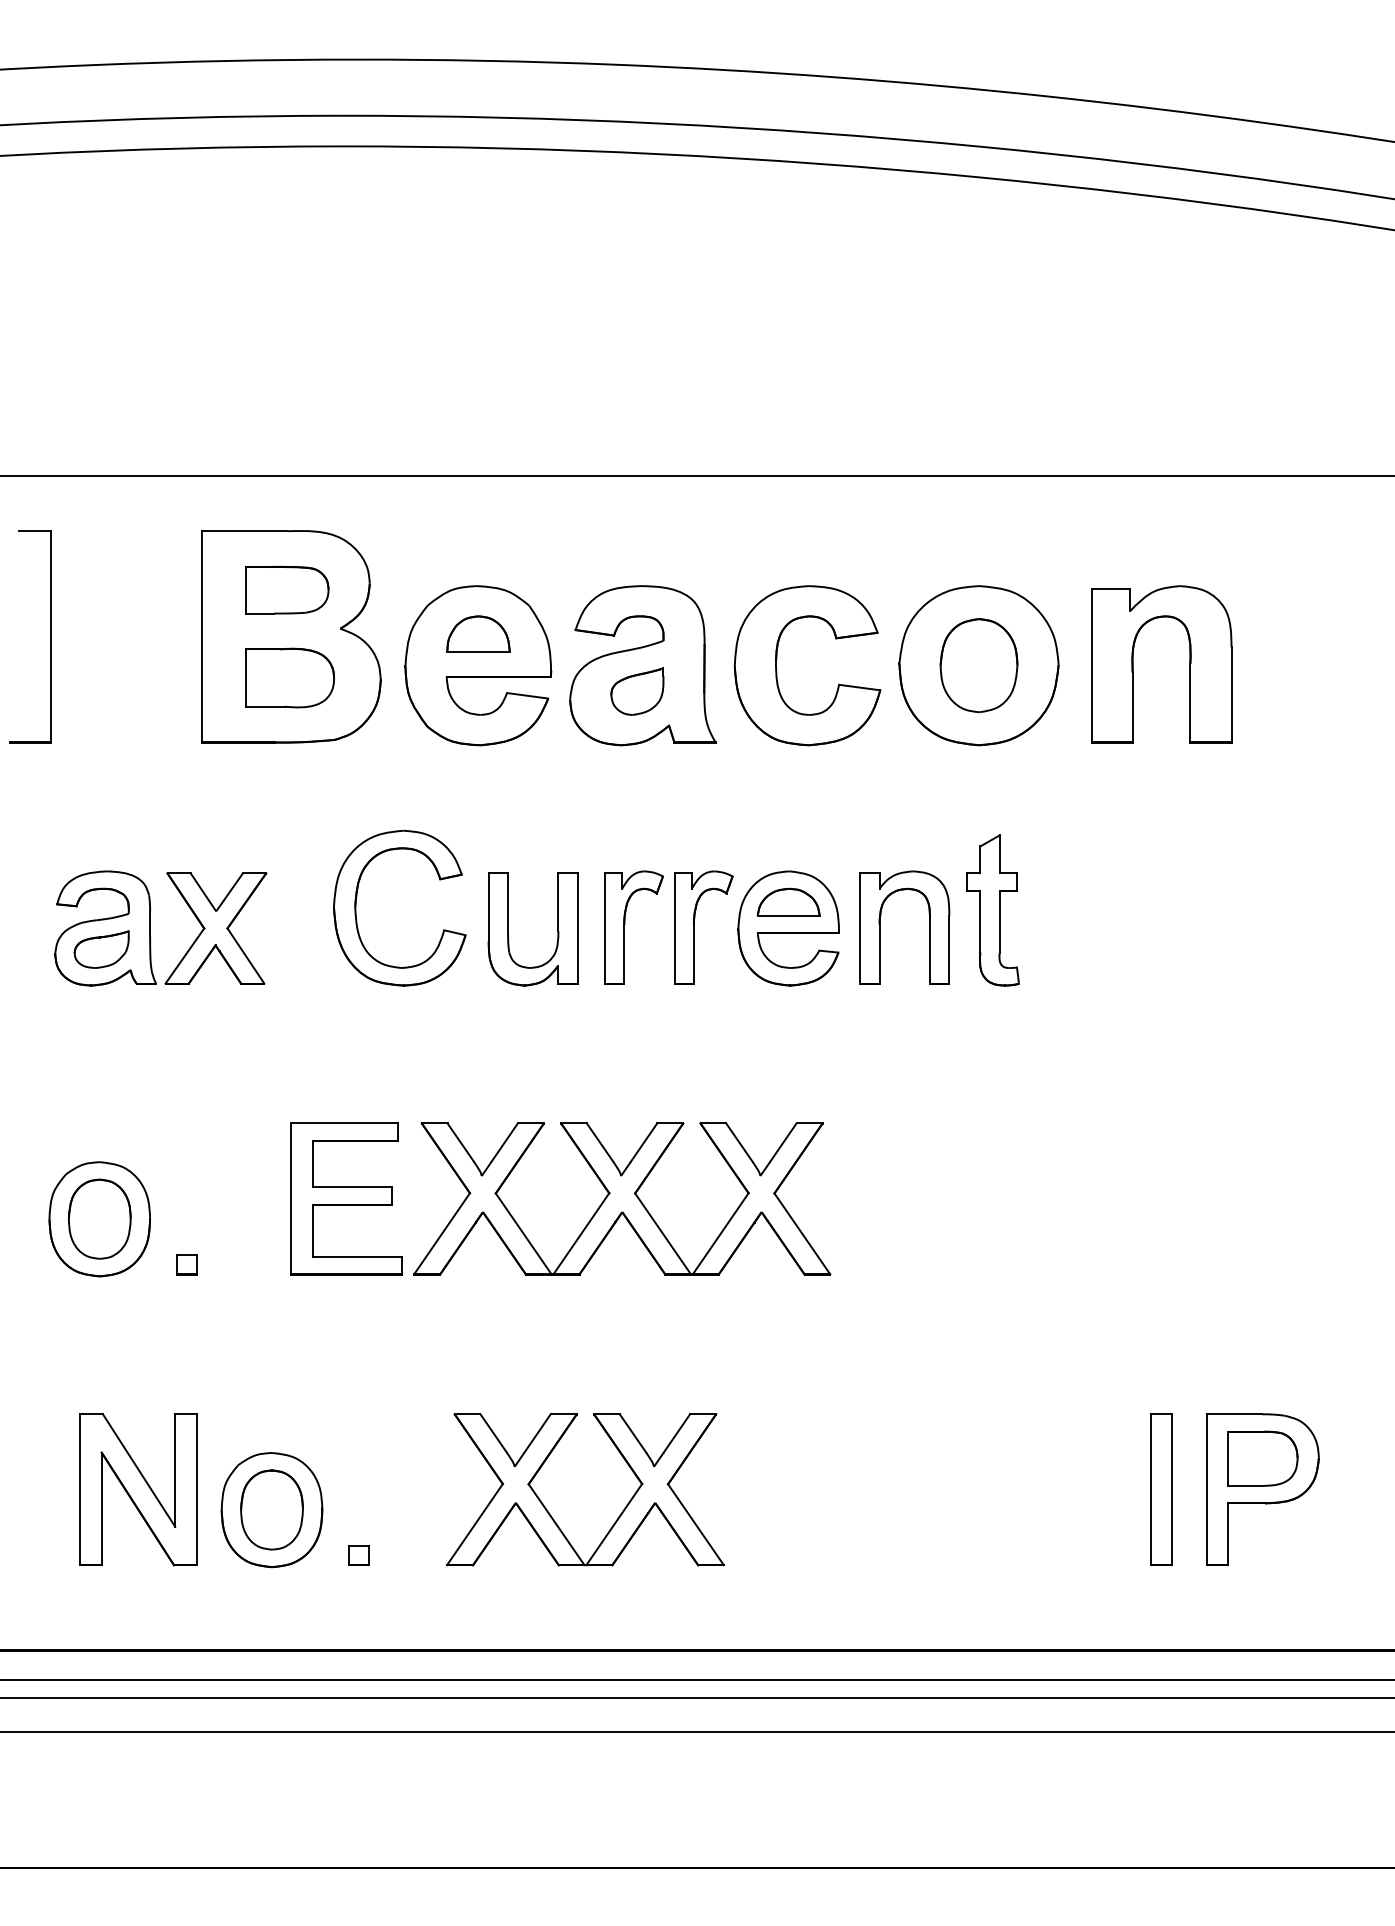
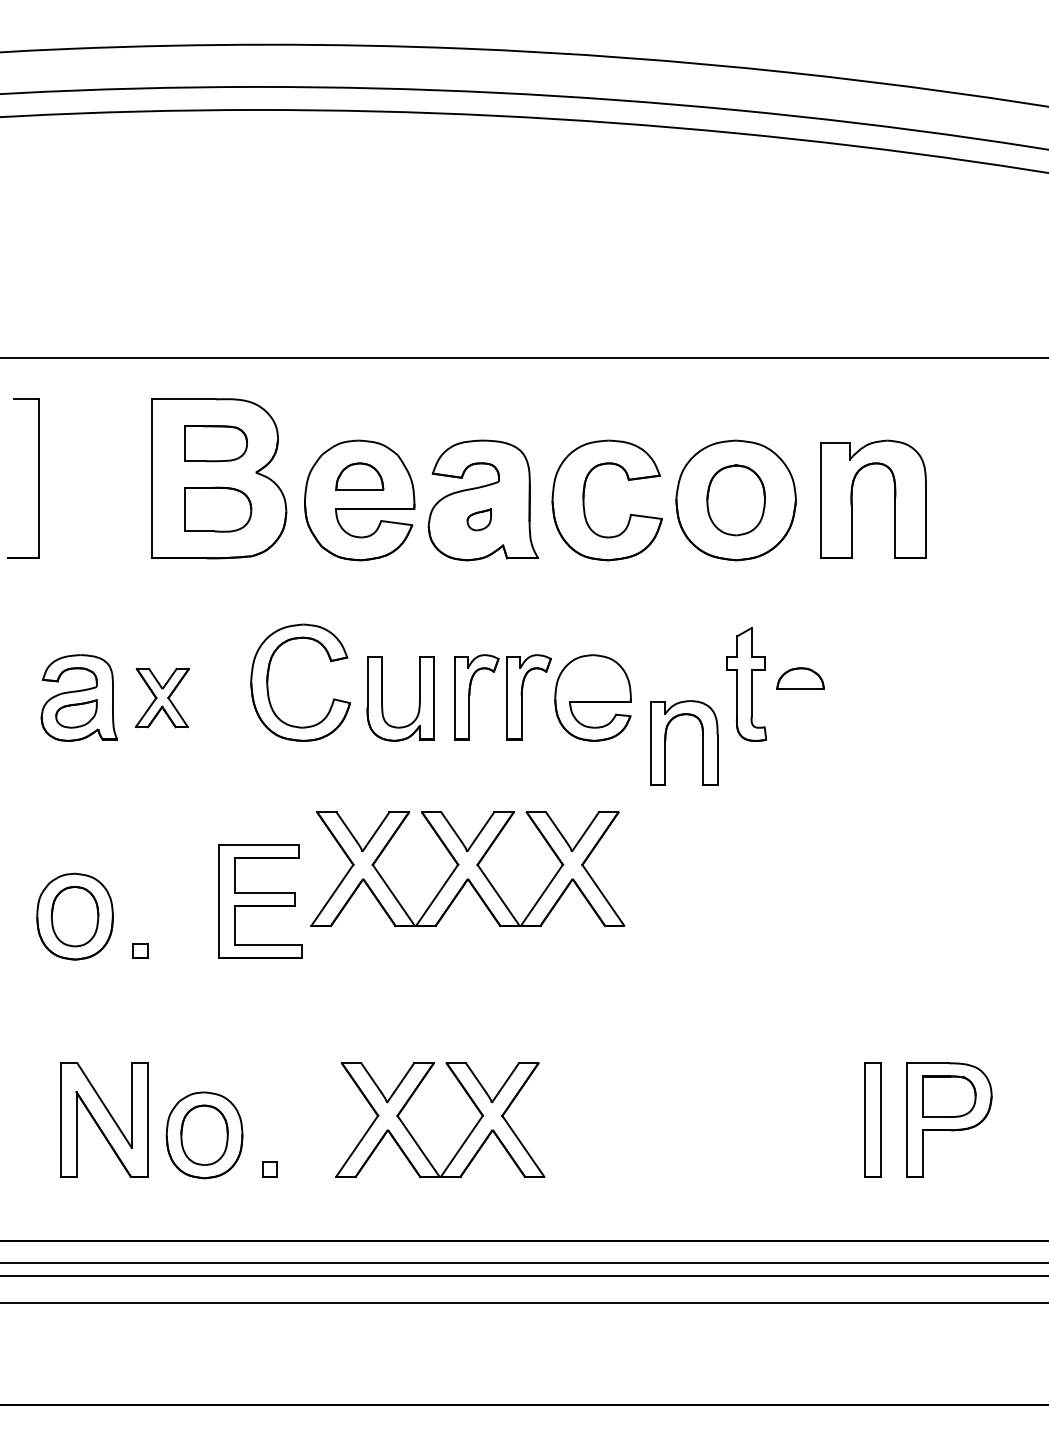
part: (637, 691) -> (479, 519), size x0.6
part: (788, 901) -> (800, 677), moved
part: (880, 927) -> (665, 743), moved
part: (215, 928) -> (162, 698), size x0.7
part: (622, 1198) -> (468, 868), moved

